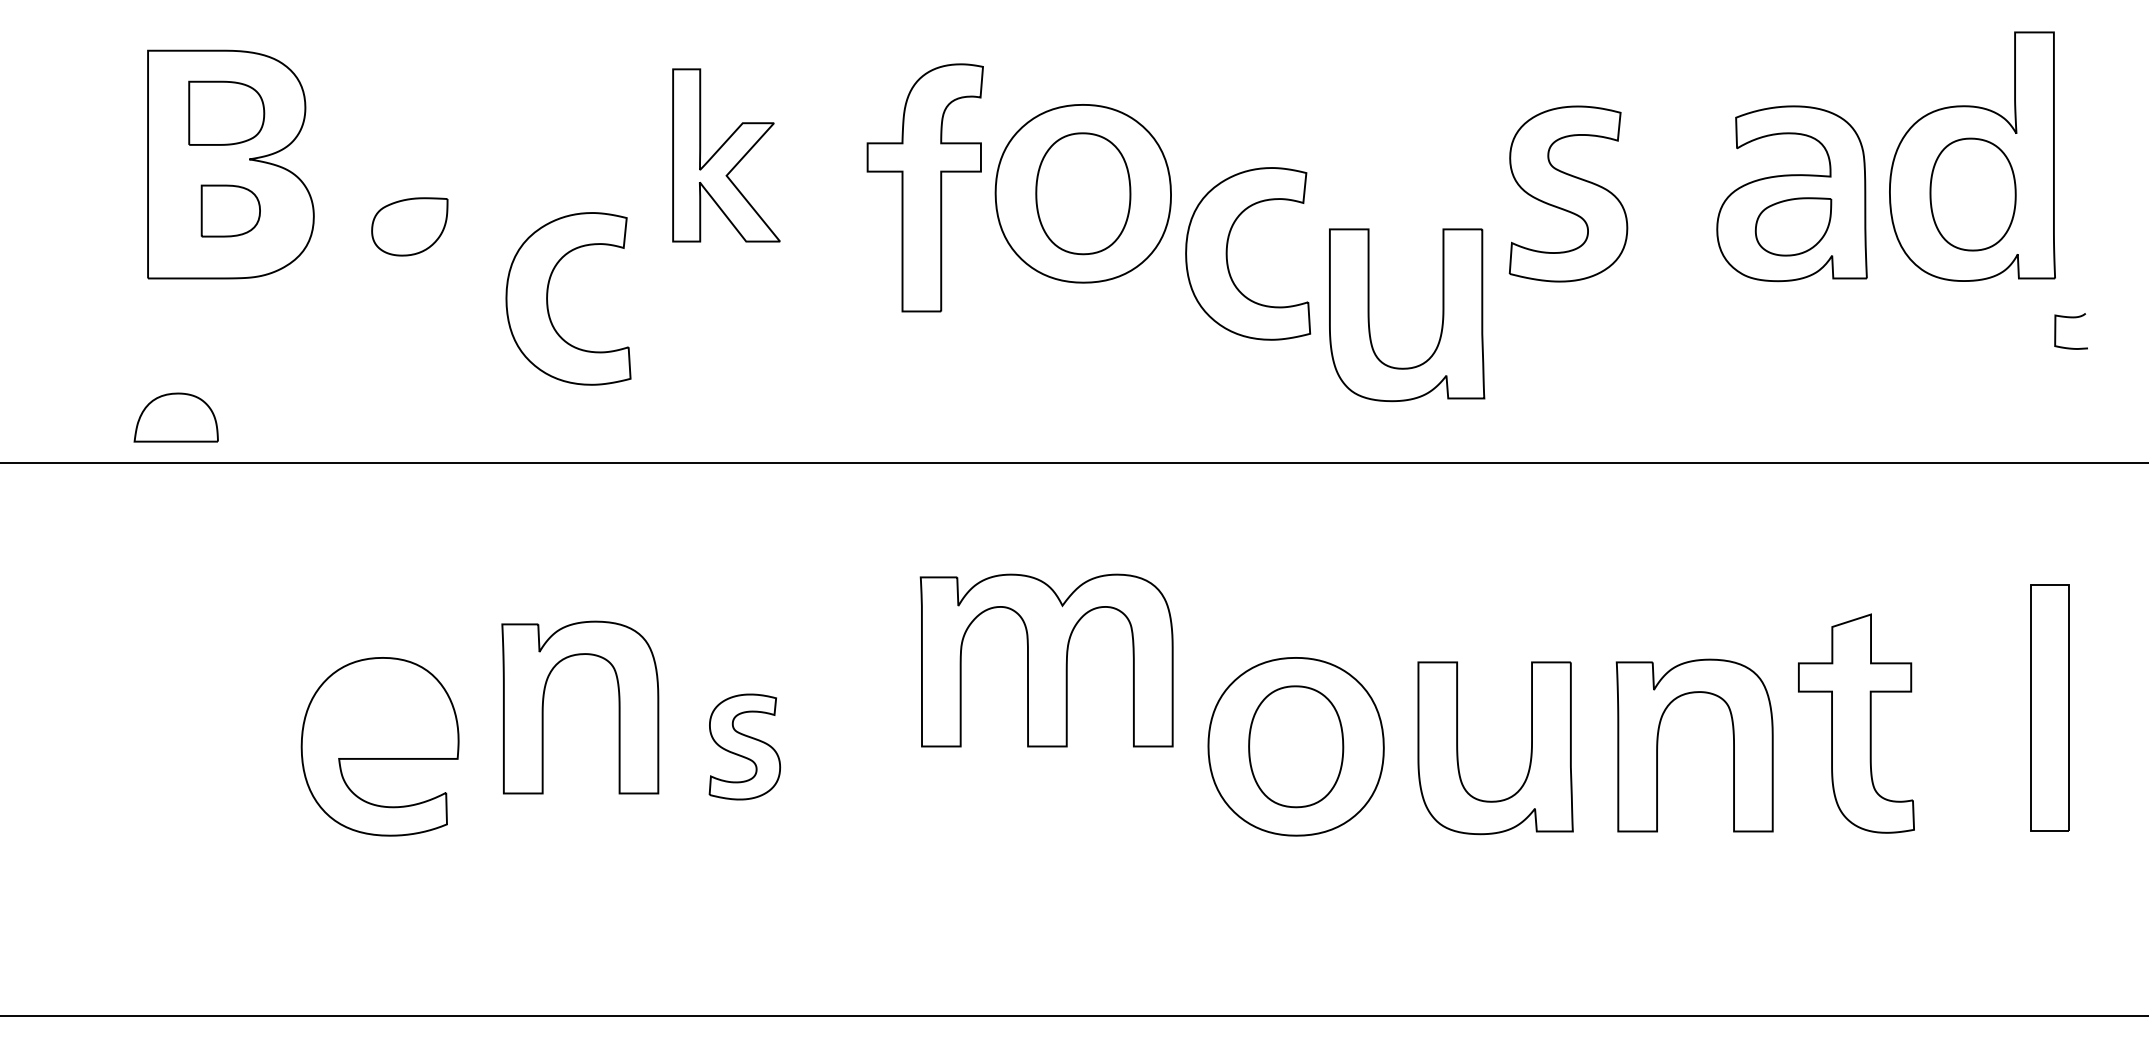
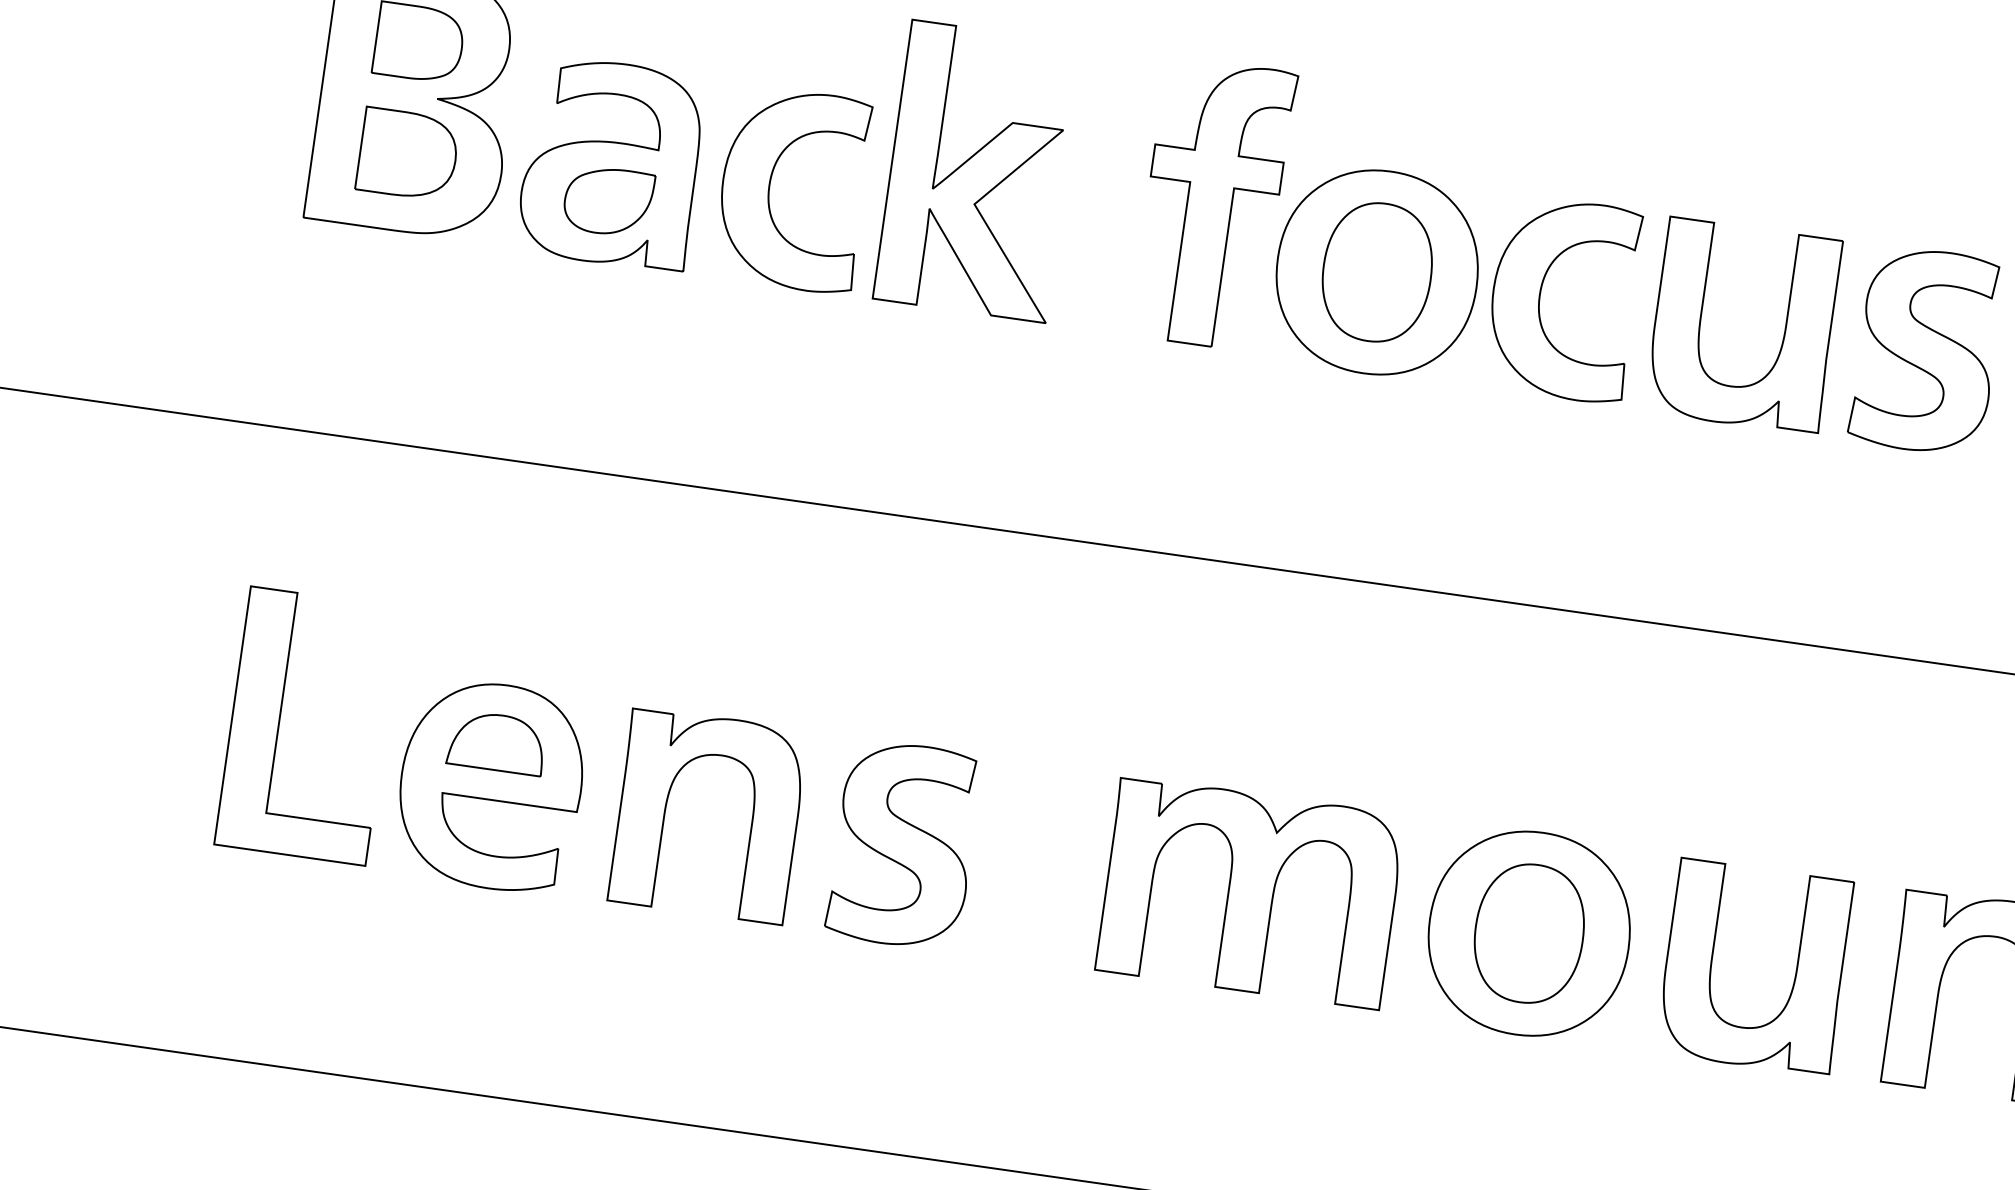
part: (726, 155) -> (978, 171), size x1.43
part: (924, 187) -> (1212, 203), moved
part: (408, 193) -> (612, 163), added
part: (230, 210) -> (407, 153), size x1.43
part: (1227, 253) -> (1540, 295), moved
part: (548, 294) -> (771, 181), moved
part: (1442, 315) -> (1784, 332), moved
part: (175, 417) -> (496, 742), moved
part: (1046, 660) -> (1249, 892), moved
part: (544, 699) -> (668, 800), moved
part: (189, 717) -> (279, 721), added
part: (744, 746) -> (903, 844), size x1.67

